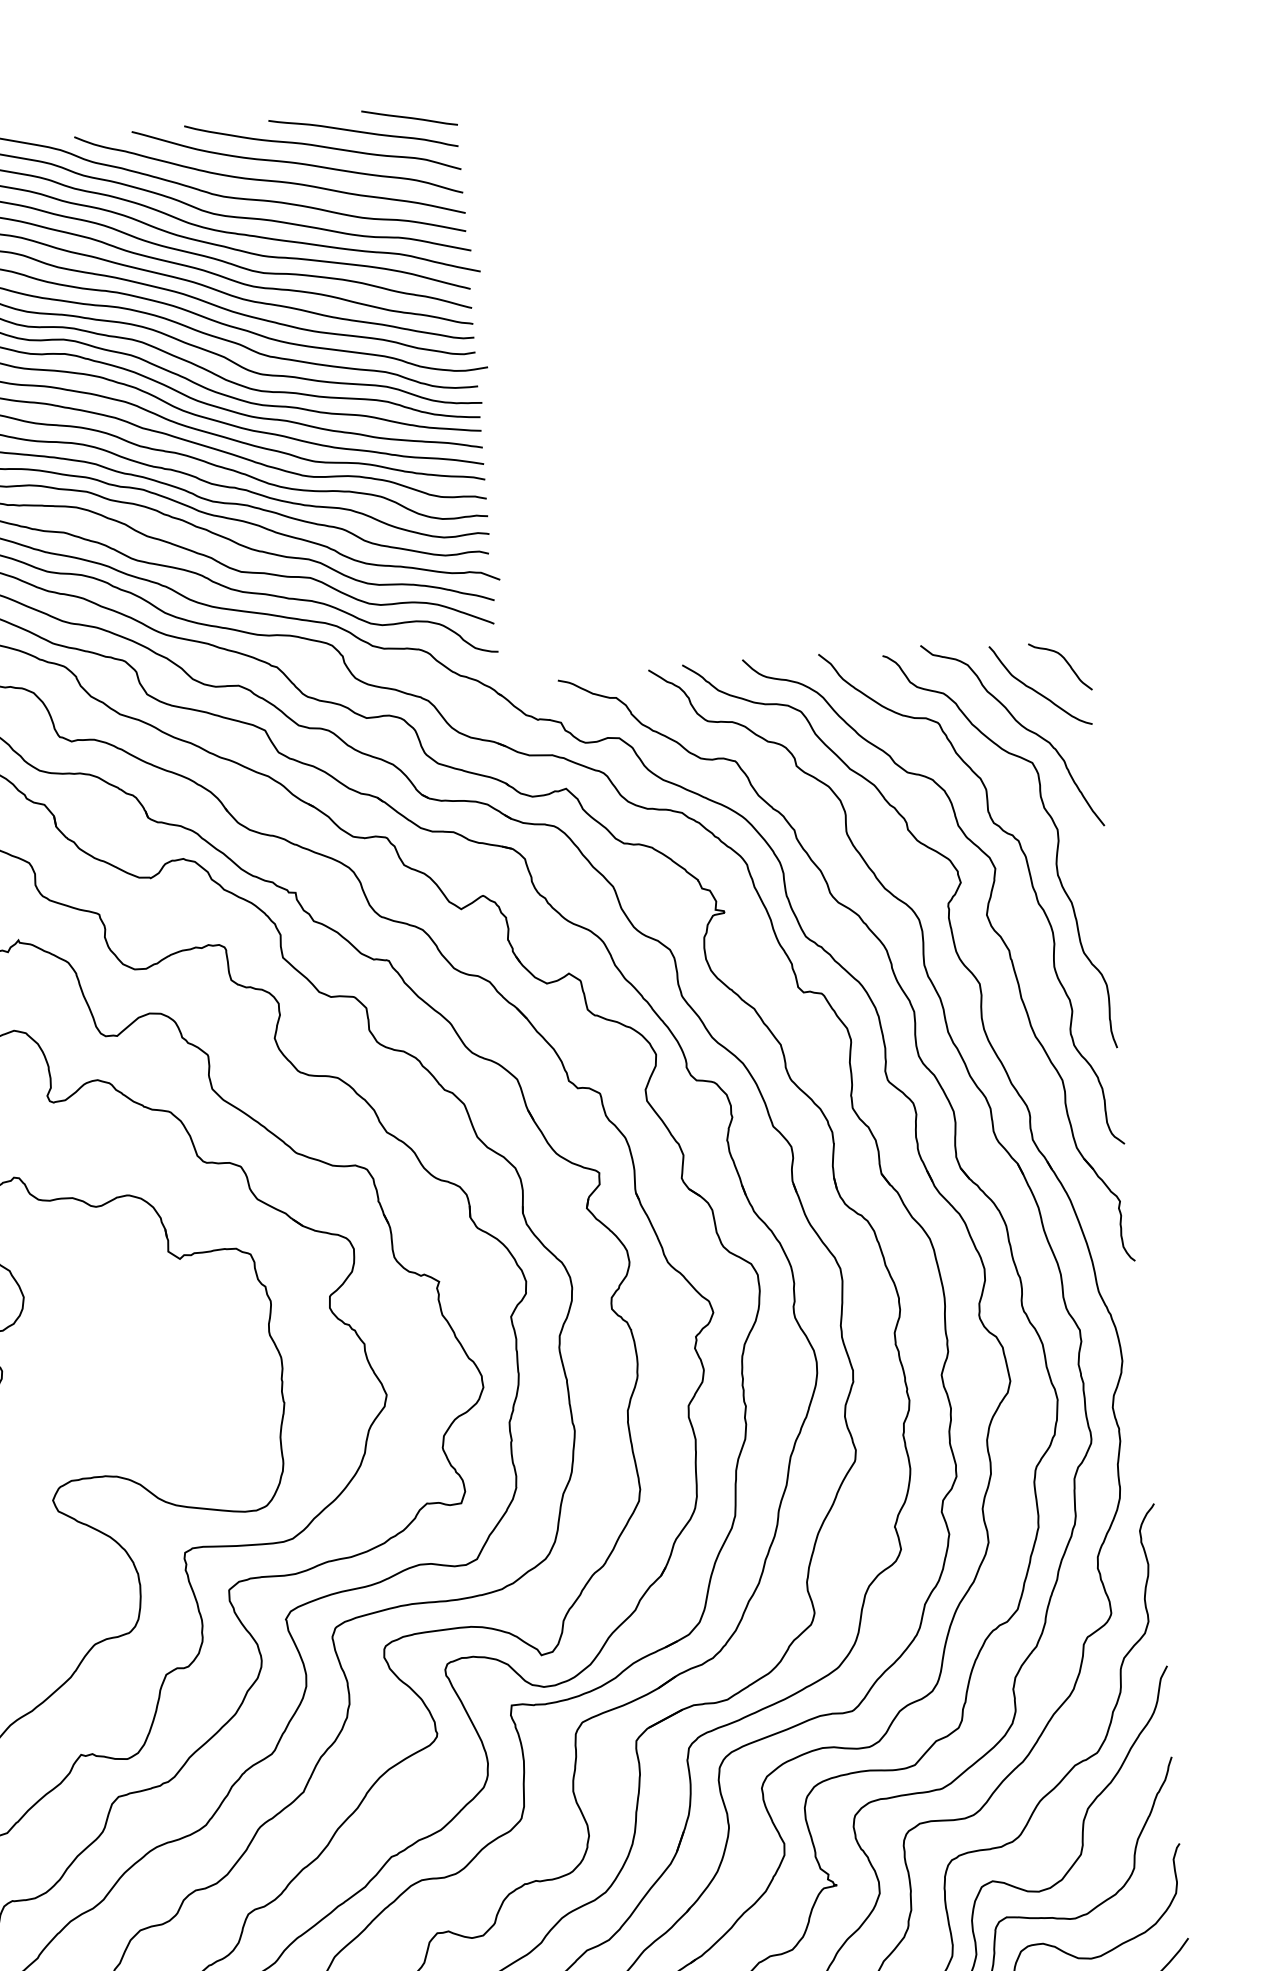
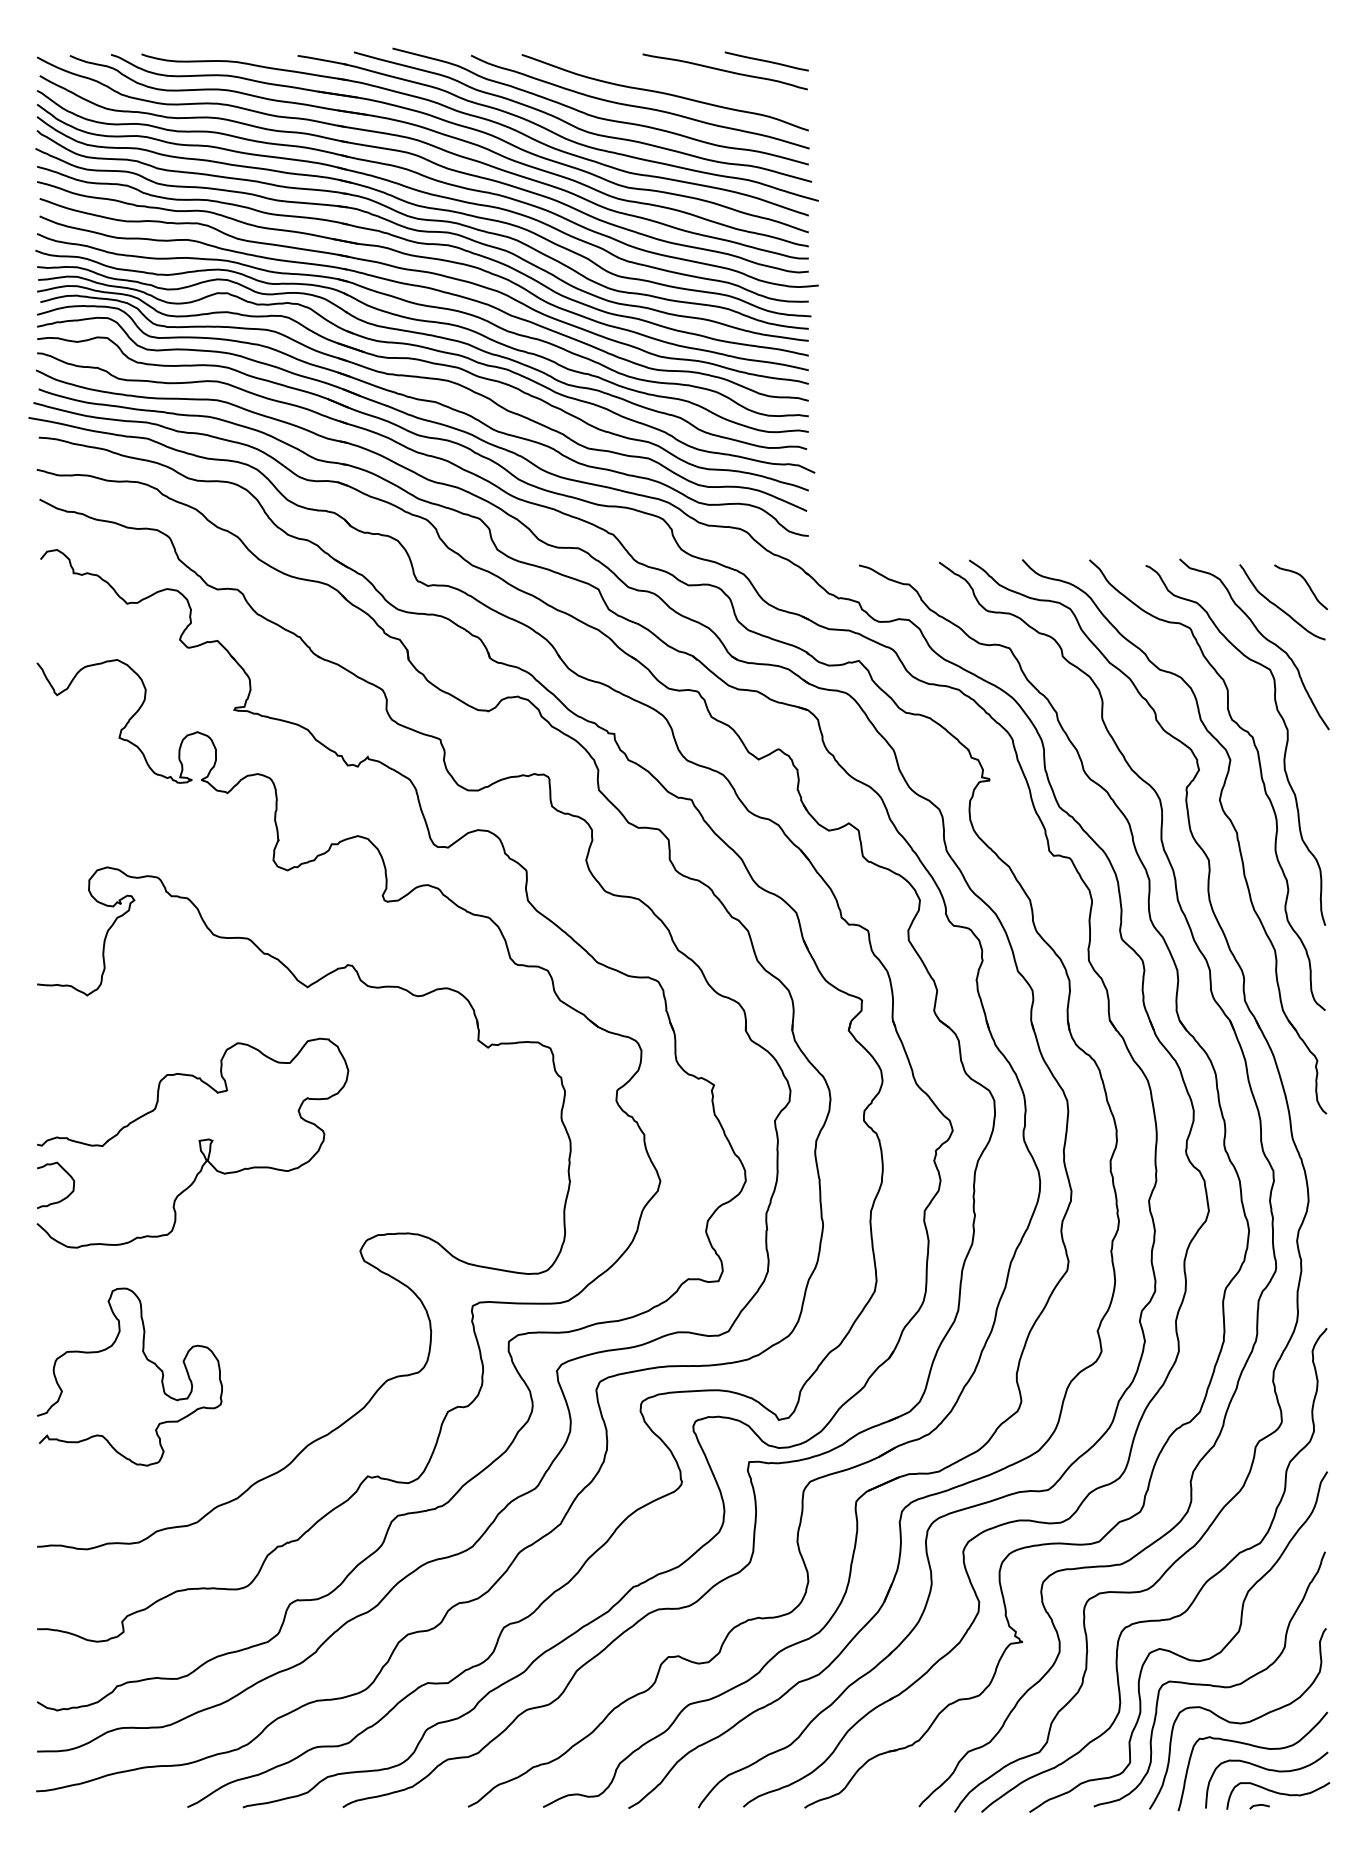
curve: (322, 147) -> (688, 81), removed

